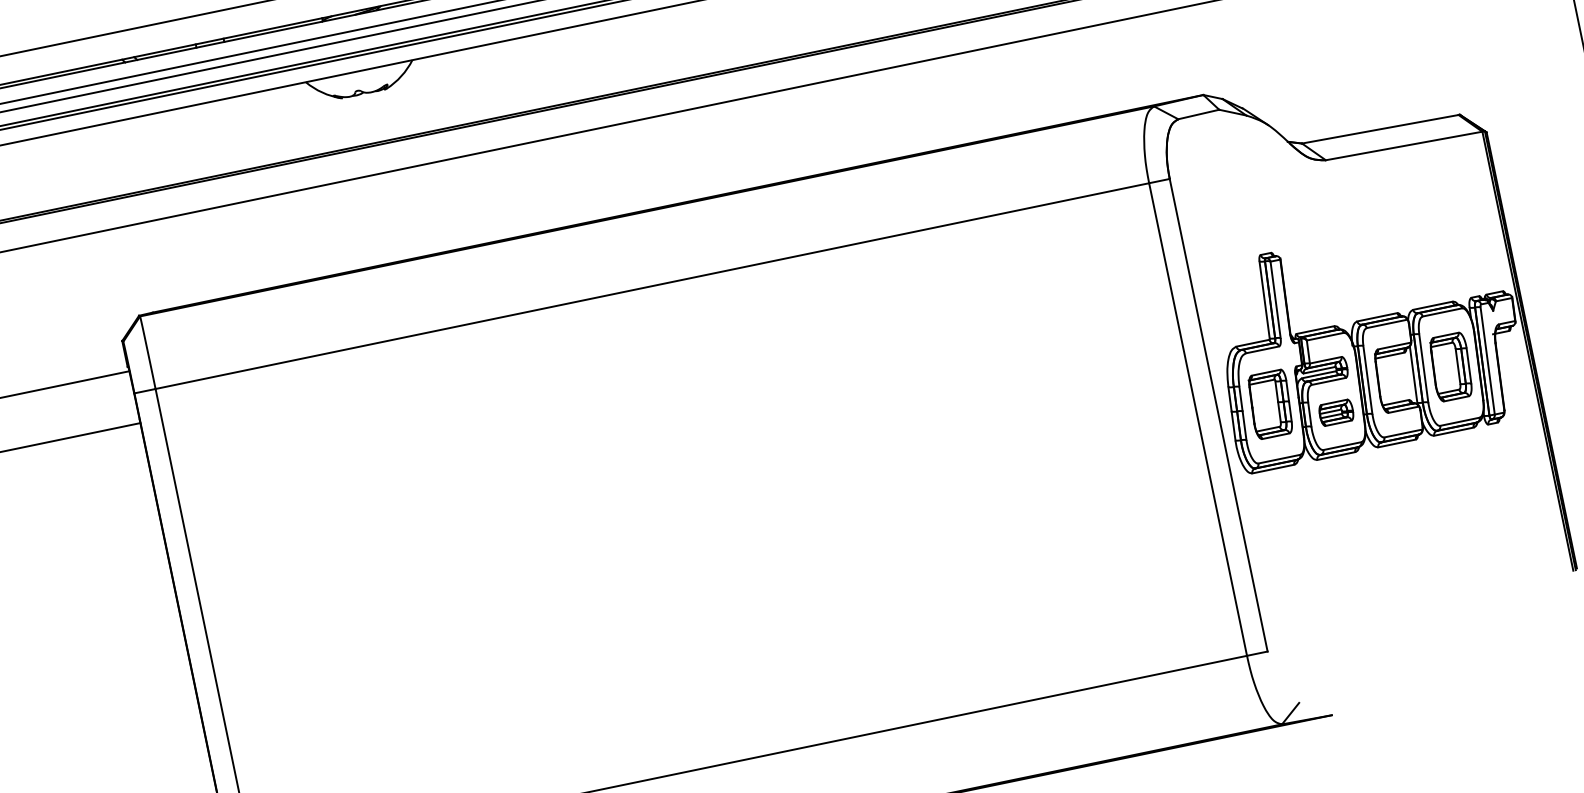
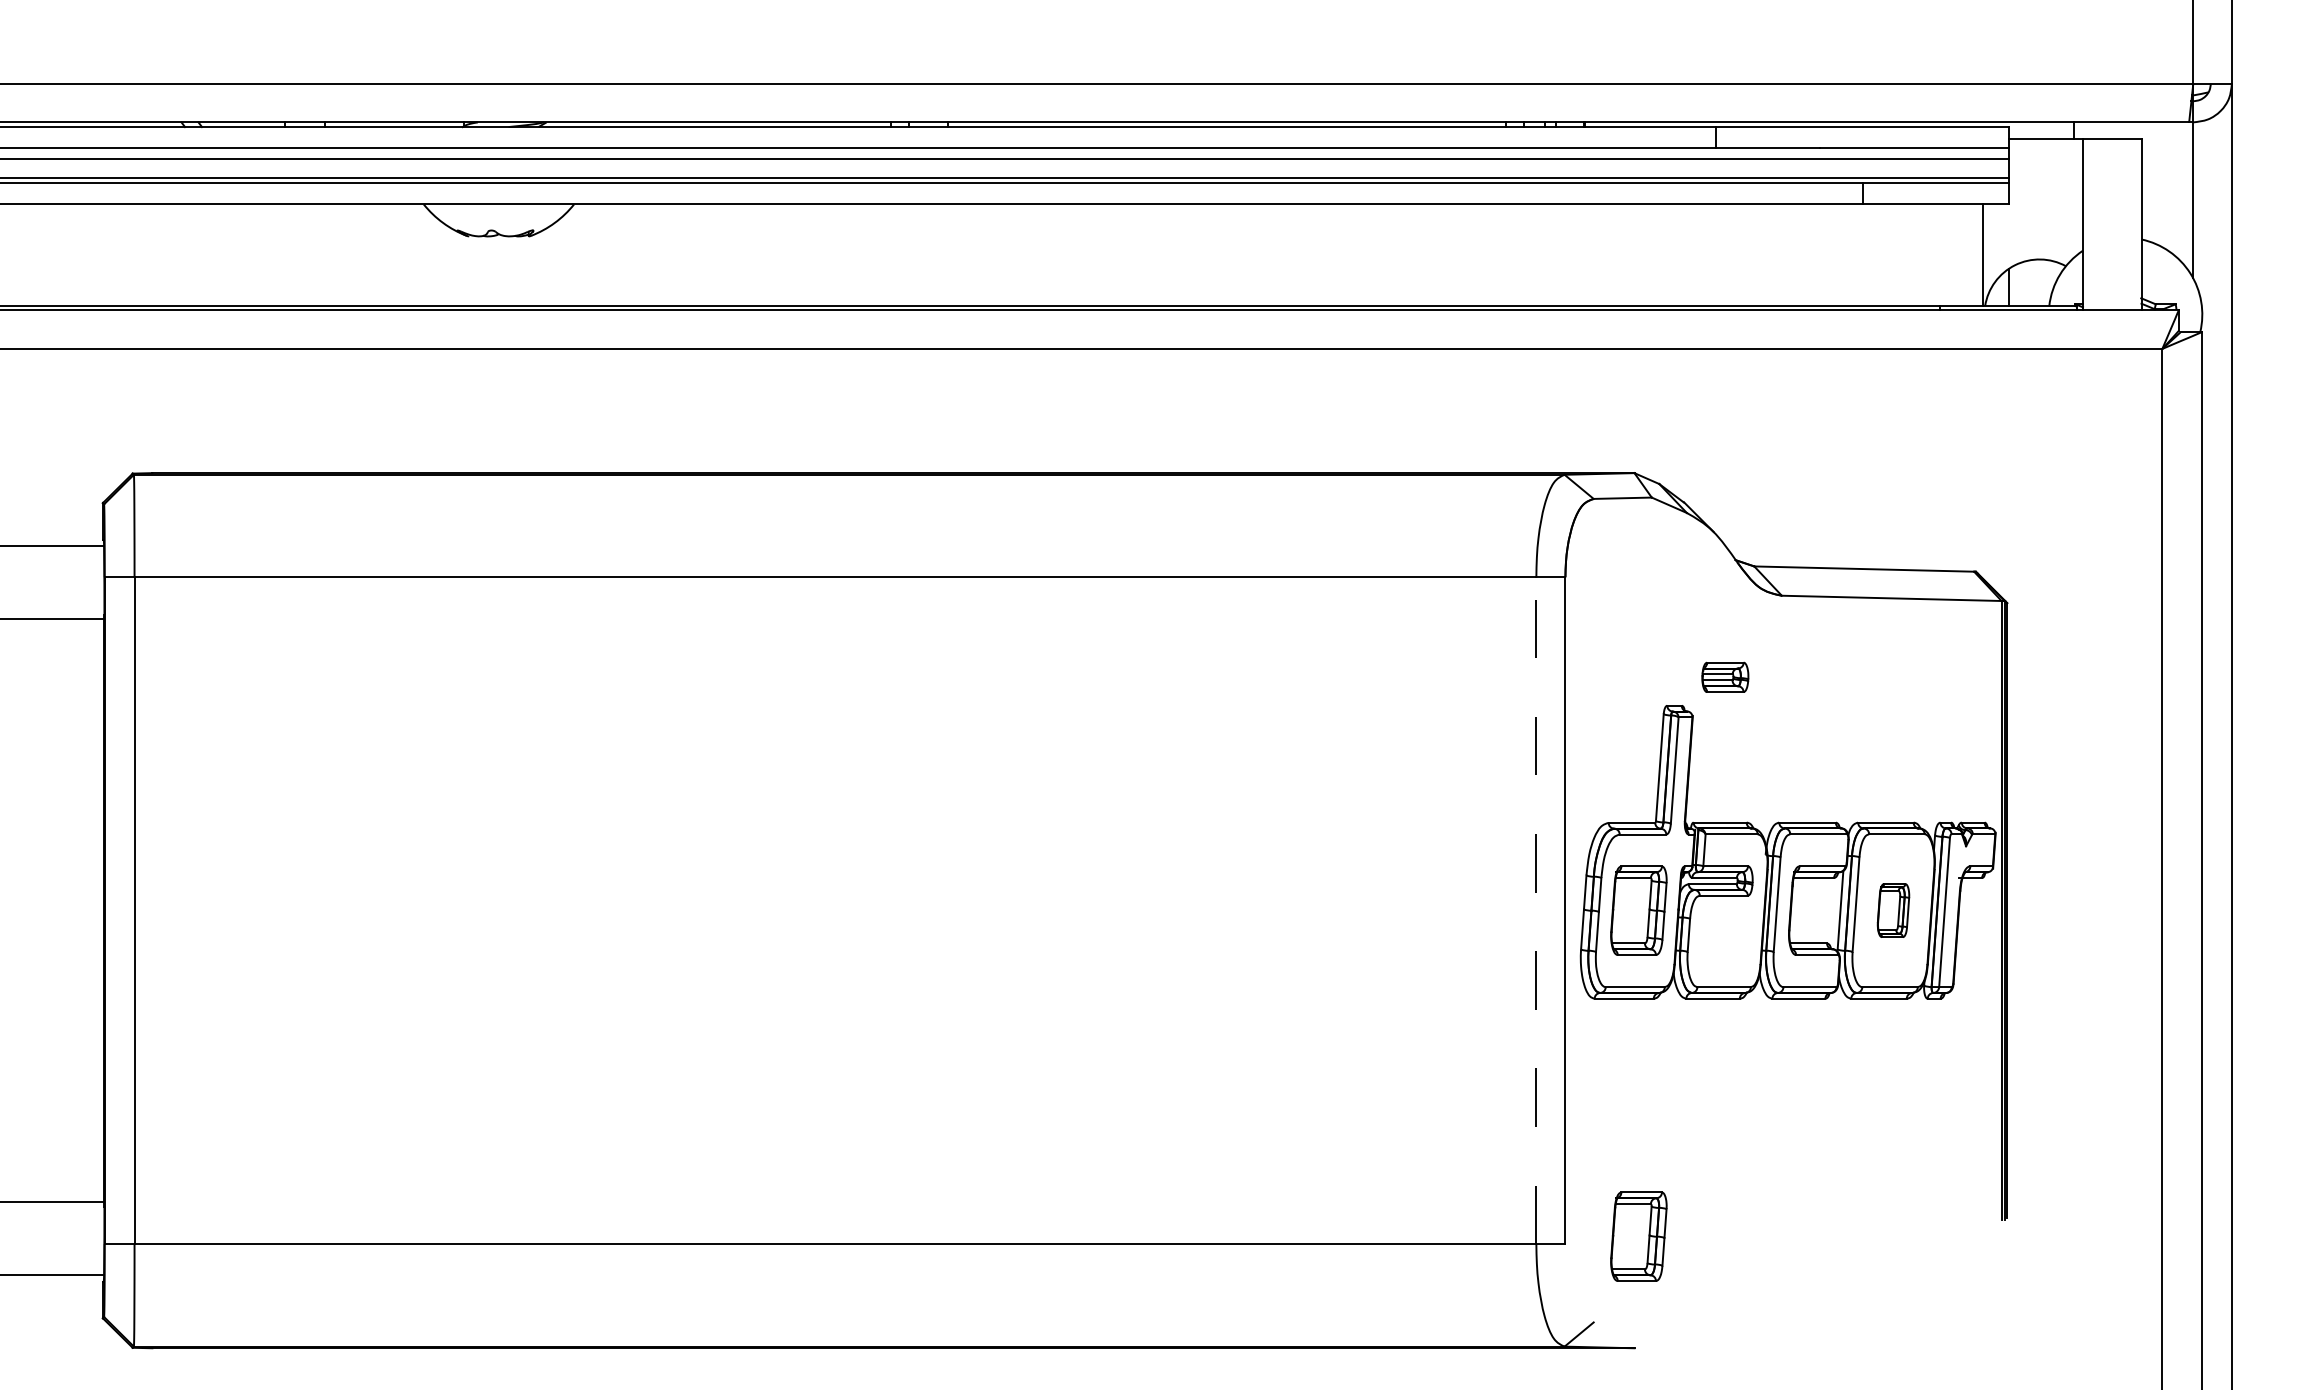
part: (1451, 366) -> (1893, 910), size x0.6
part: (1336, 412) -> (1725, 676), moved
line: (1198, 419) -> (1536, 910), solid -> dashed
part: (1318, 635) -> (1638, 1236), added

